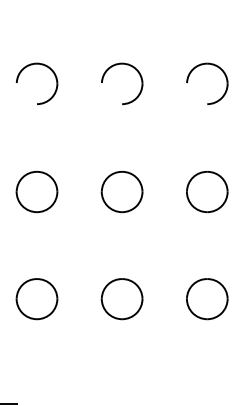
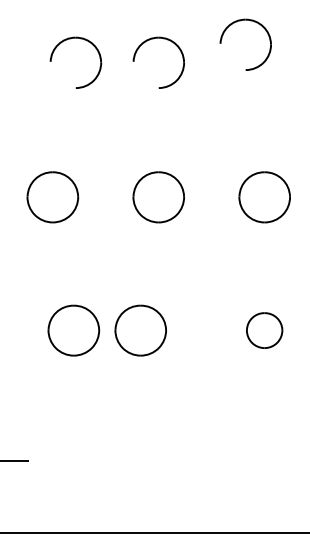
part: (32, 65) -> (70, 39), moved
part: (203, 65) -> (240, 21), moved
part: (36, 299) -> (73, 330), moved
part: (121, 299) -> (140, 330), moved
part: (207, 299) -> (264, 330), size x0.7

